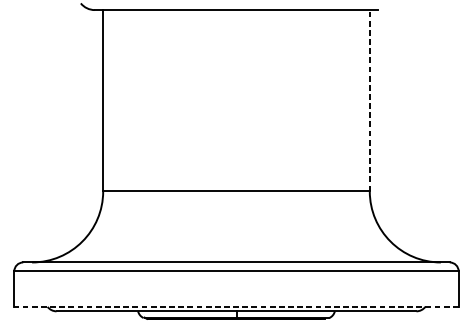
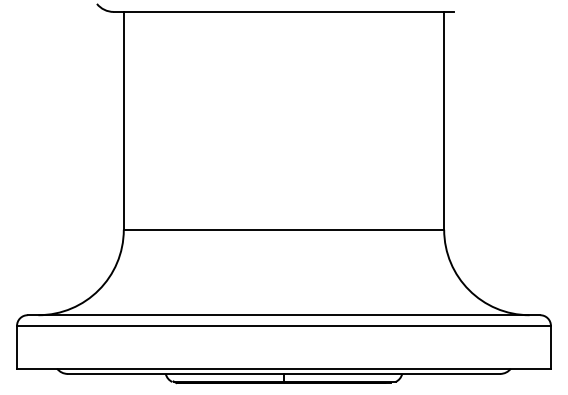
line: (370, 100) -> (444, 120), dashed -> solid
line: (236, 306) -> (283, 368), dashed -> solid

